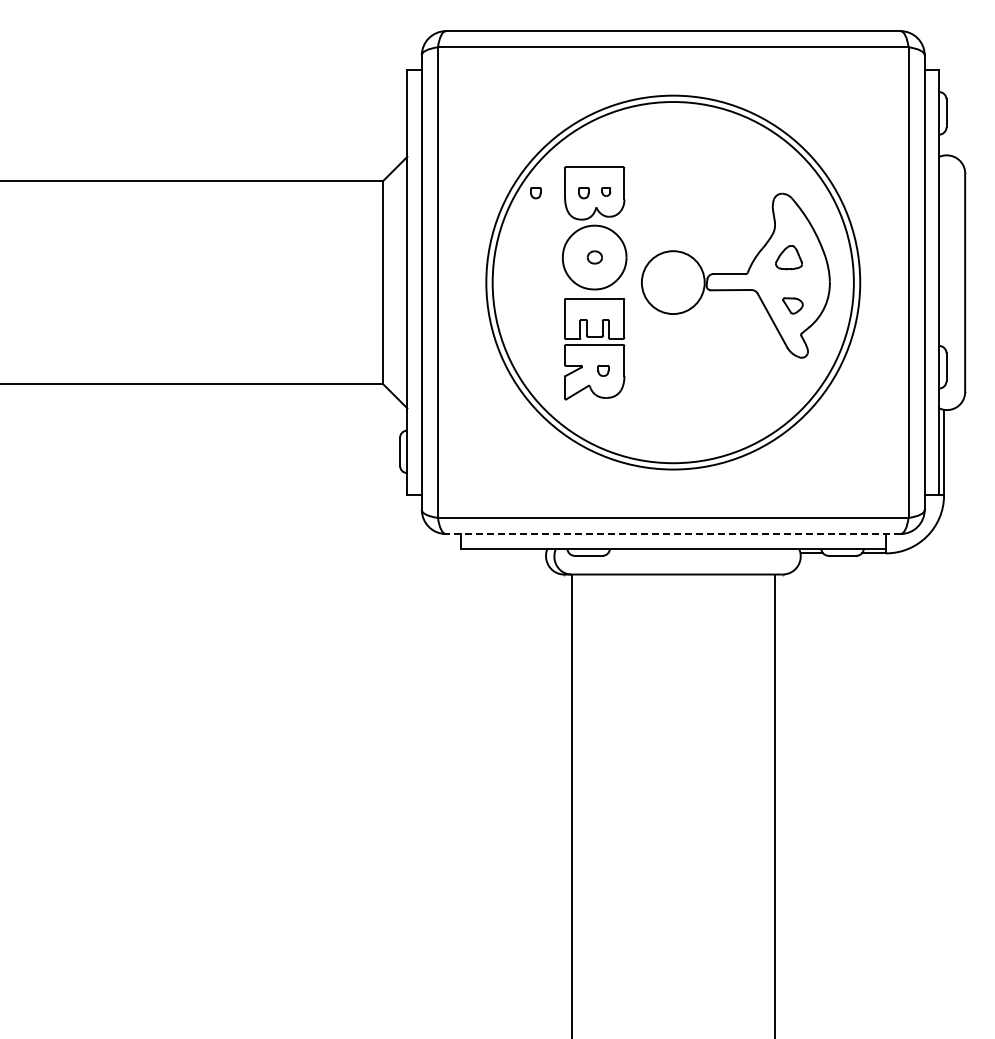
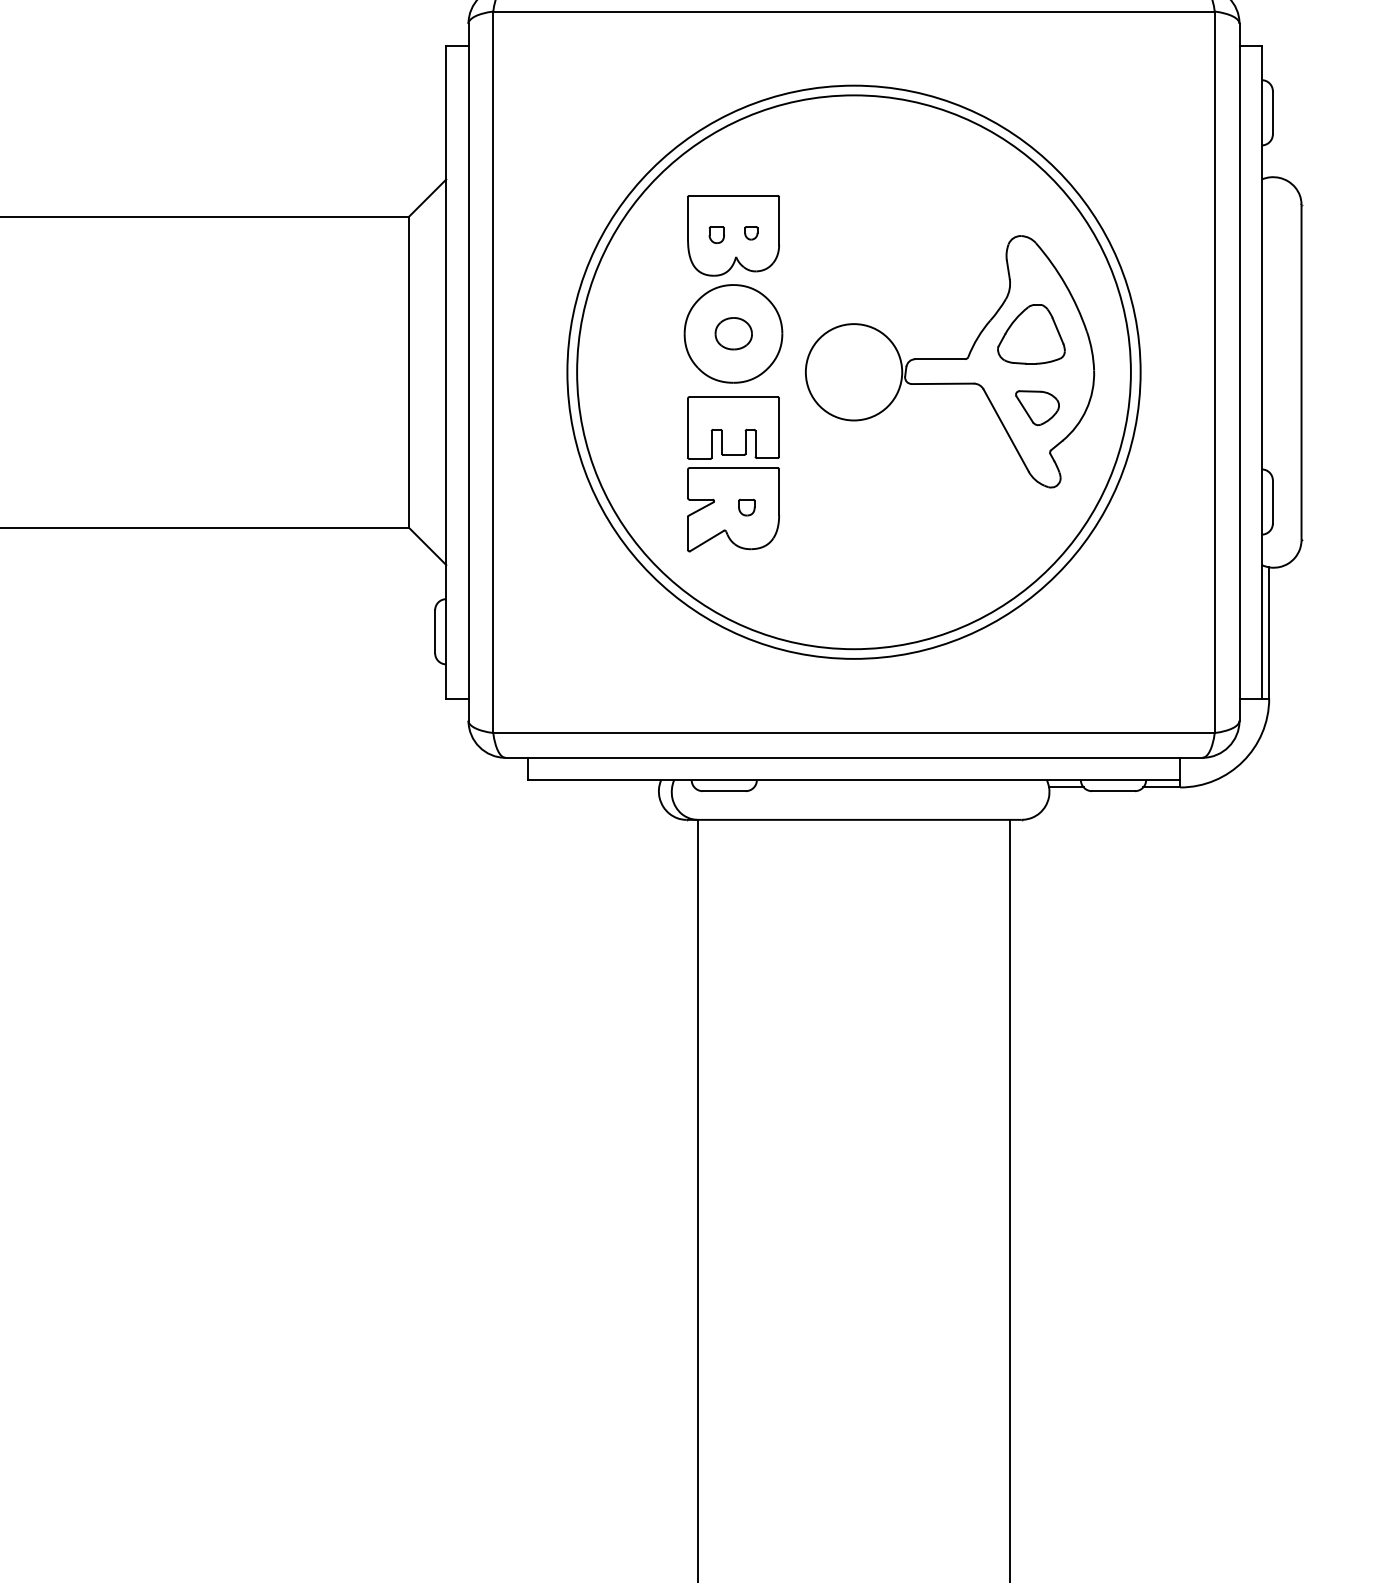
part: (535, 193) -> (642, 235), removed
part: (594, 257) -> (733, 333), size x1.67
part: (788, 257) -> (1030, 333), size x1.67
part: (792, 305) -> (1036, 407), size x1.43
line: (672, 534) -> (852, 758), dashed -> solid

